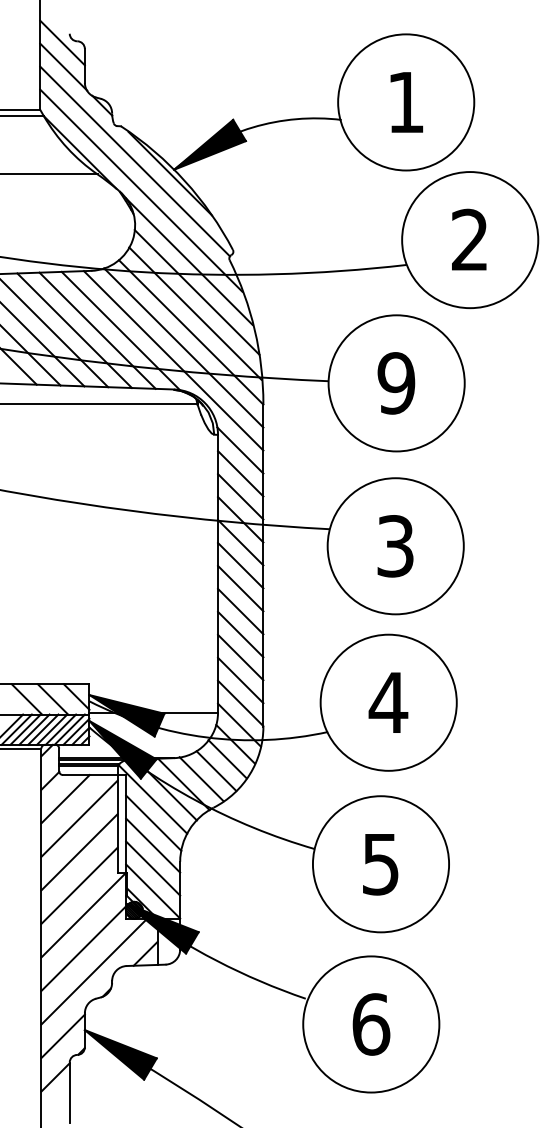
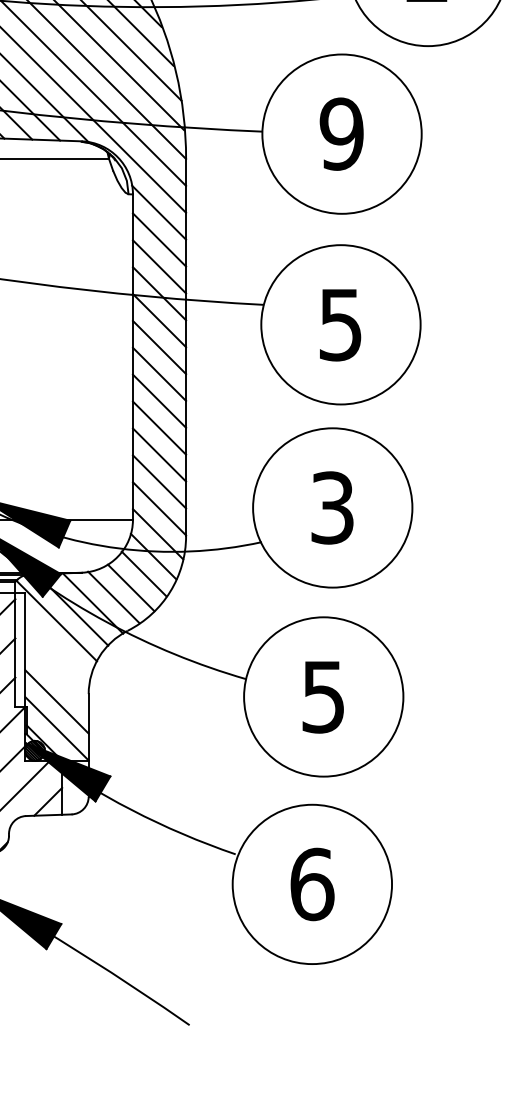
text: (395, 546) -> (340, 325), 3 -> 5
text: (388, 702) -> (332, 507), 4 -> 3
line: (153, 822) -> (57, 648), removed
line: (153, 845) -> (57, 674), removed

